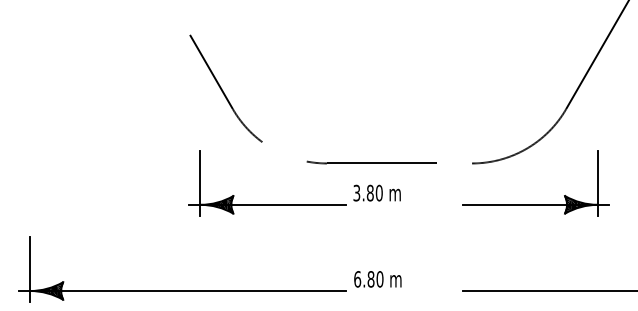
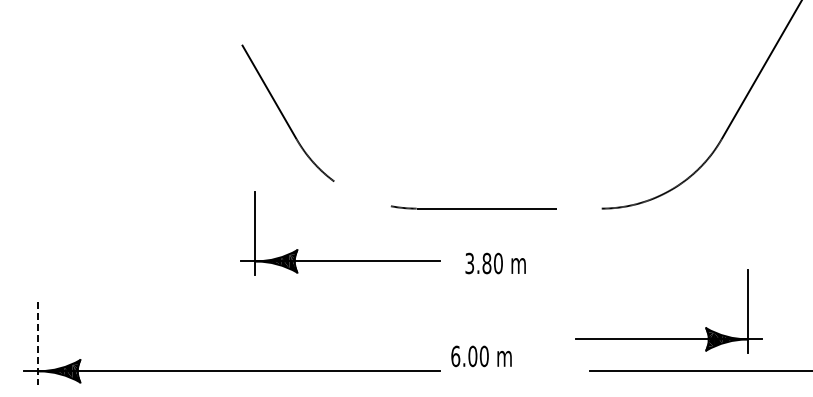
text: (377, 193) -> (495, 263), moved
part: (535, 204) -> (668, 338), moved
line: (30, 269) -> (38, 343), solid -> dashed
text: (370, 279) -> (472, 356), 6.80 -> 6.00

